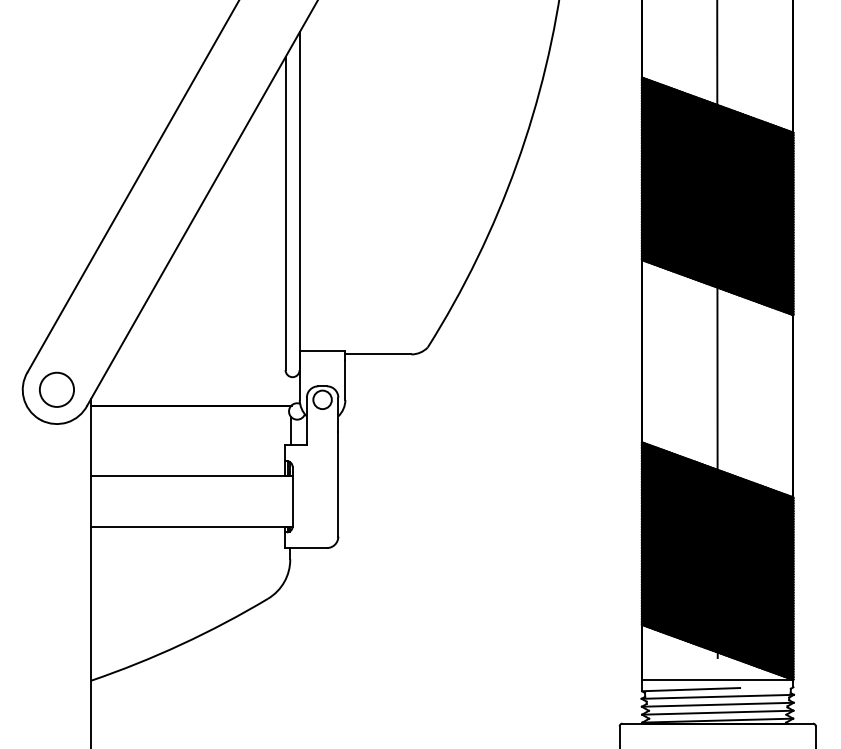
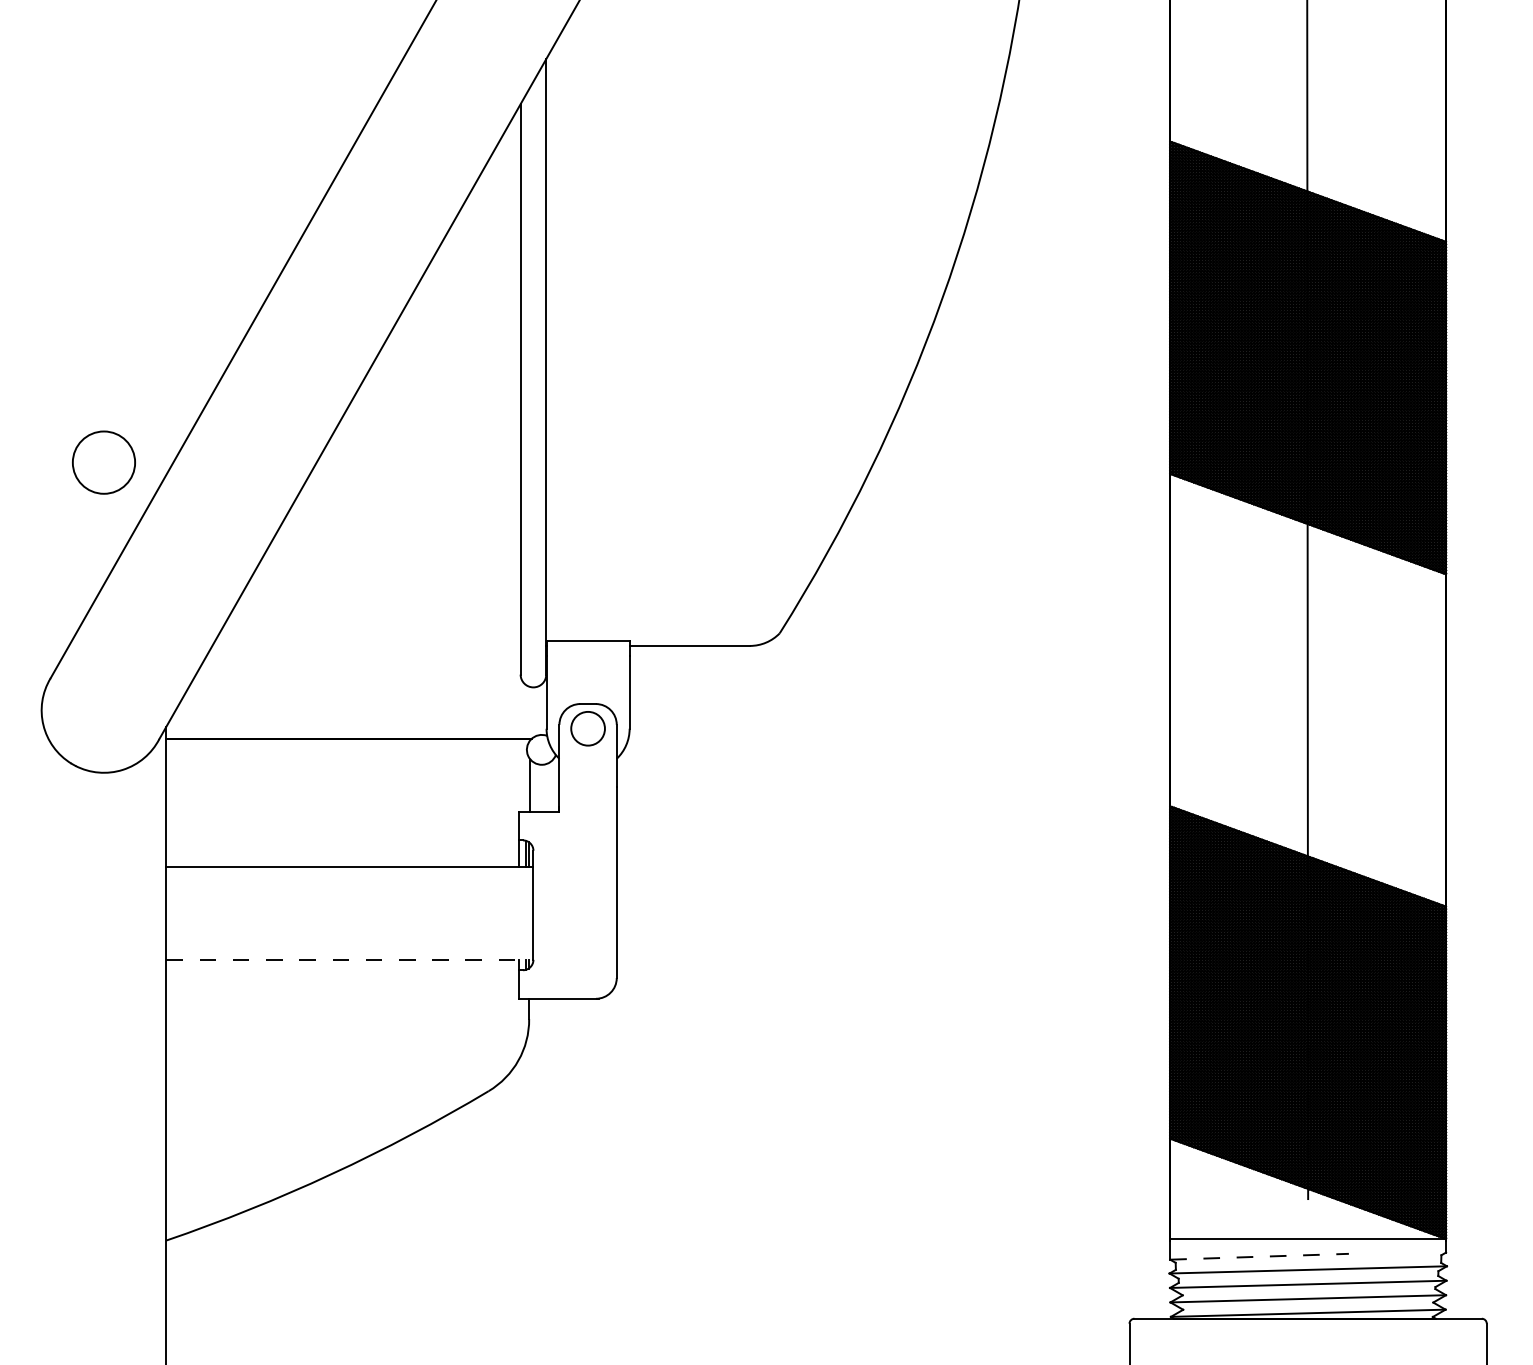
circle: (56, 389) -> (103, 462), moved
line: (191, 526) -> (349, 959), solid -> dashed
line: (691, 689) -> (1260, 1256), solid -> dashed

